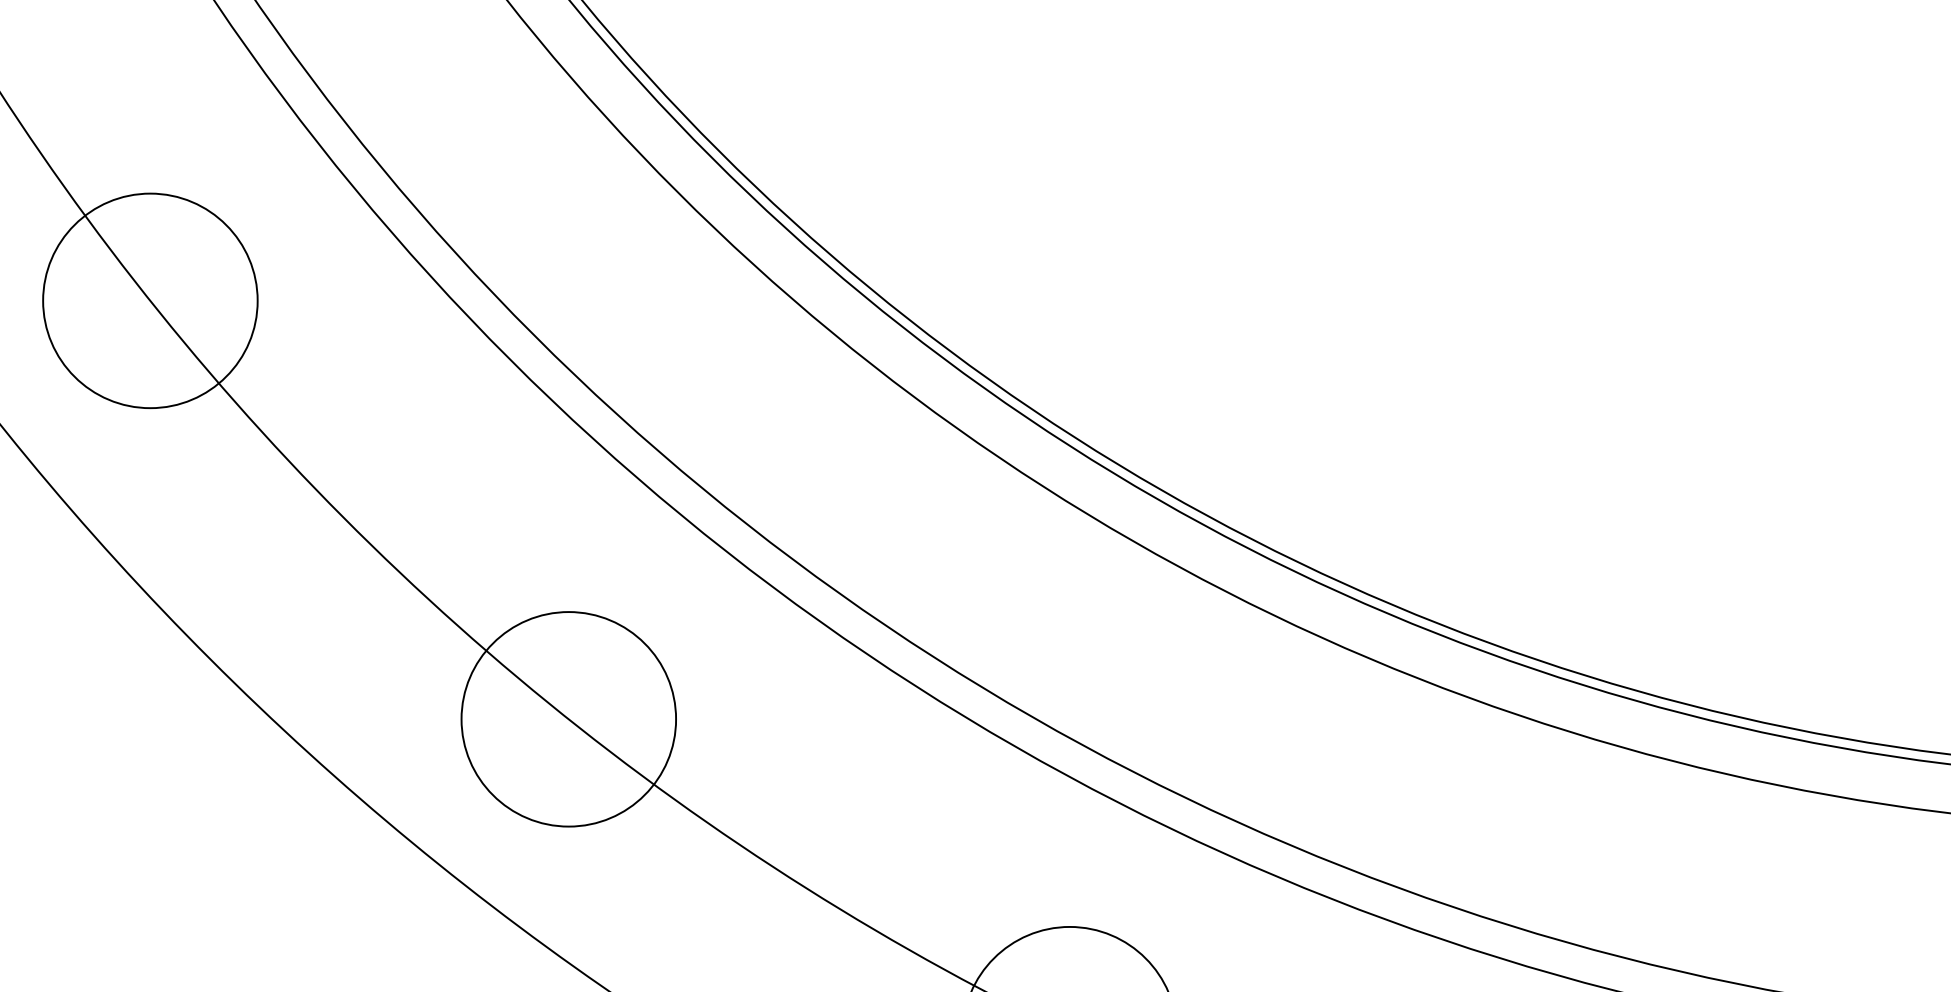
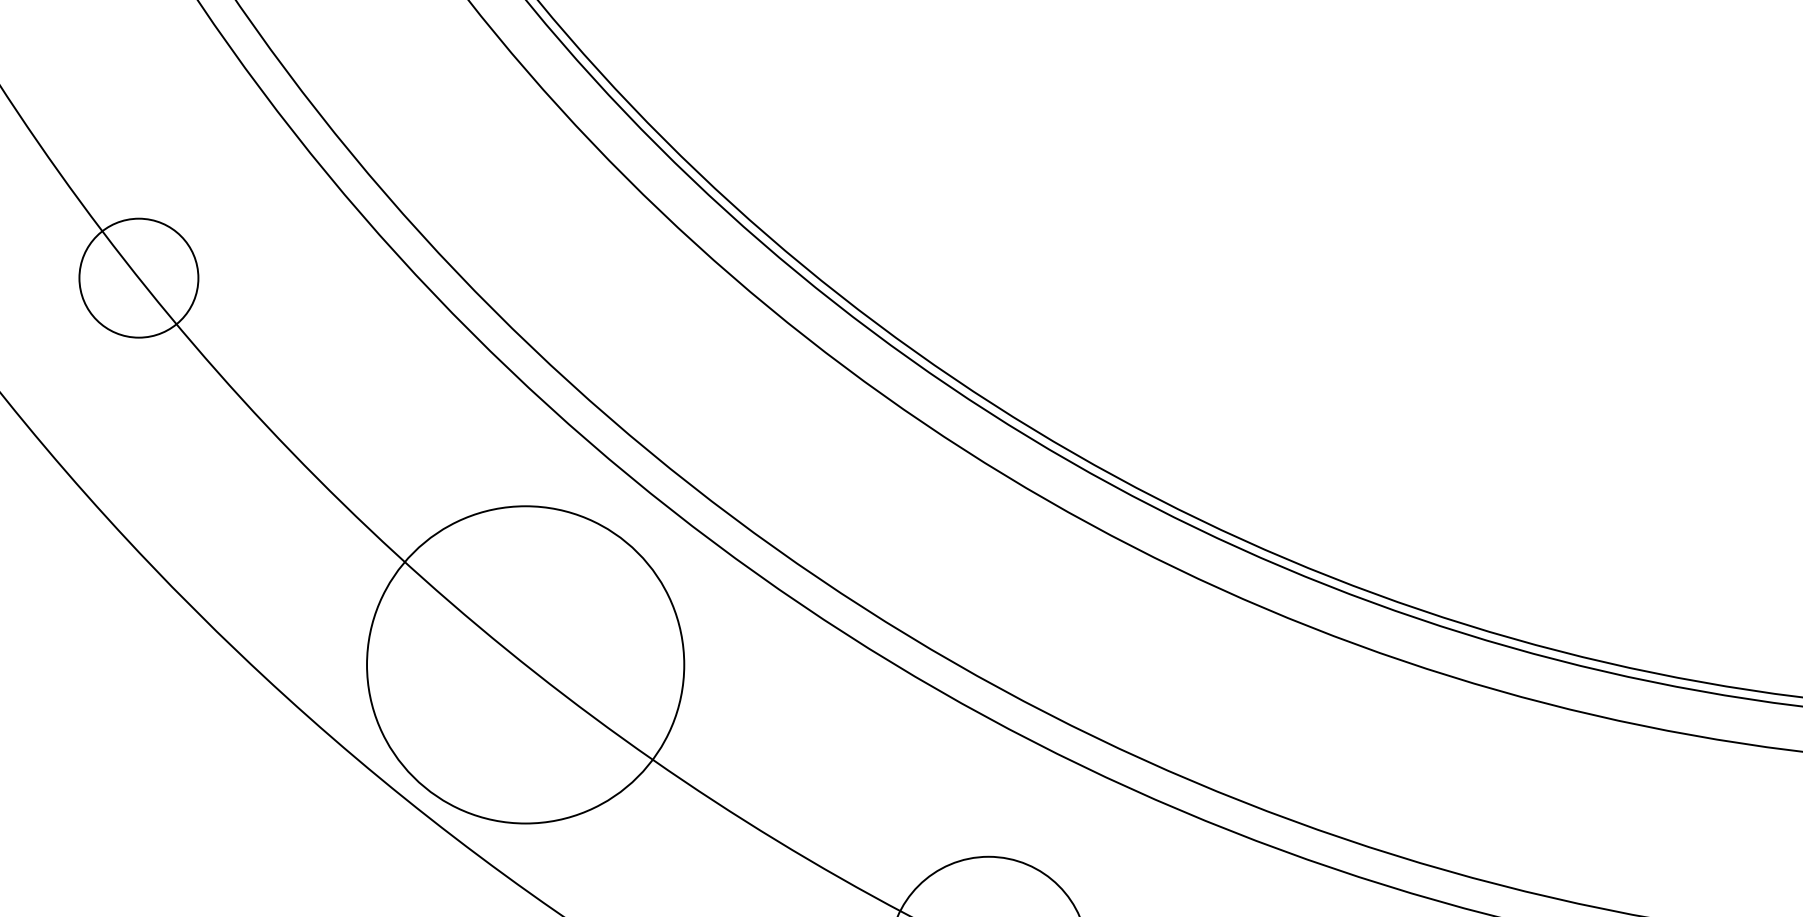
circle: (149, 301) -> (138, 278), size x0.6
circle: (568, 718) -> (525, 664), size x1.6

